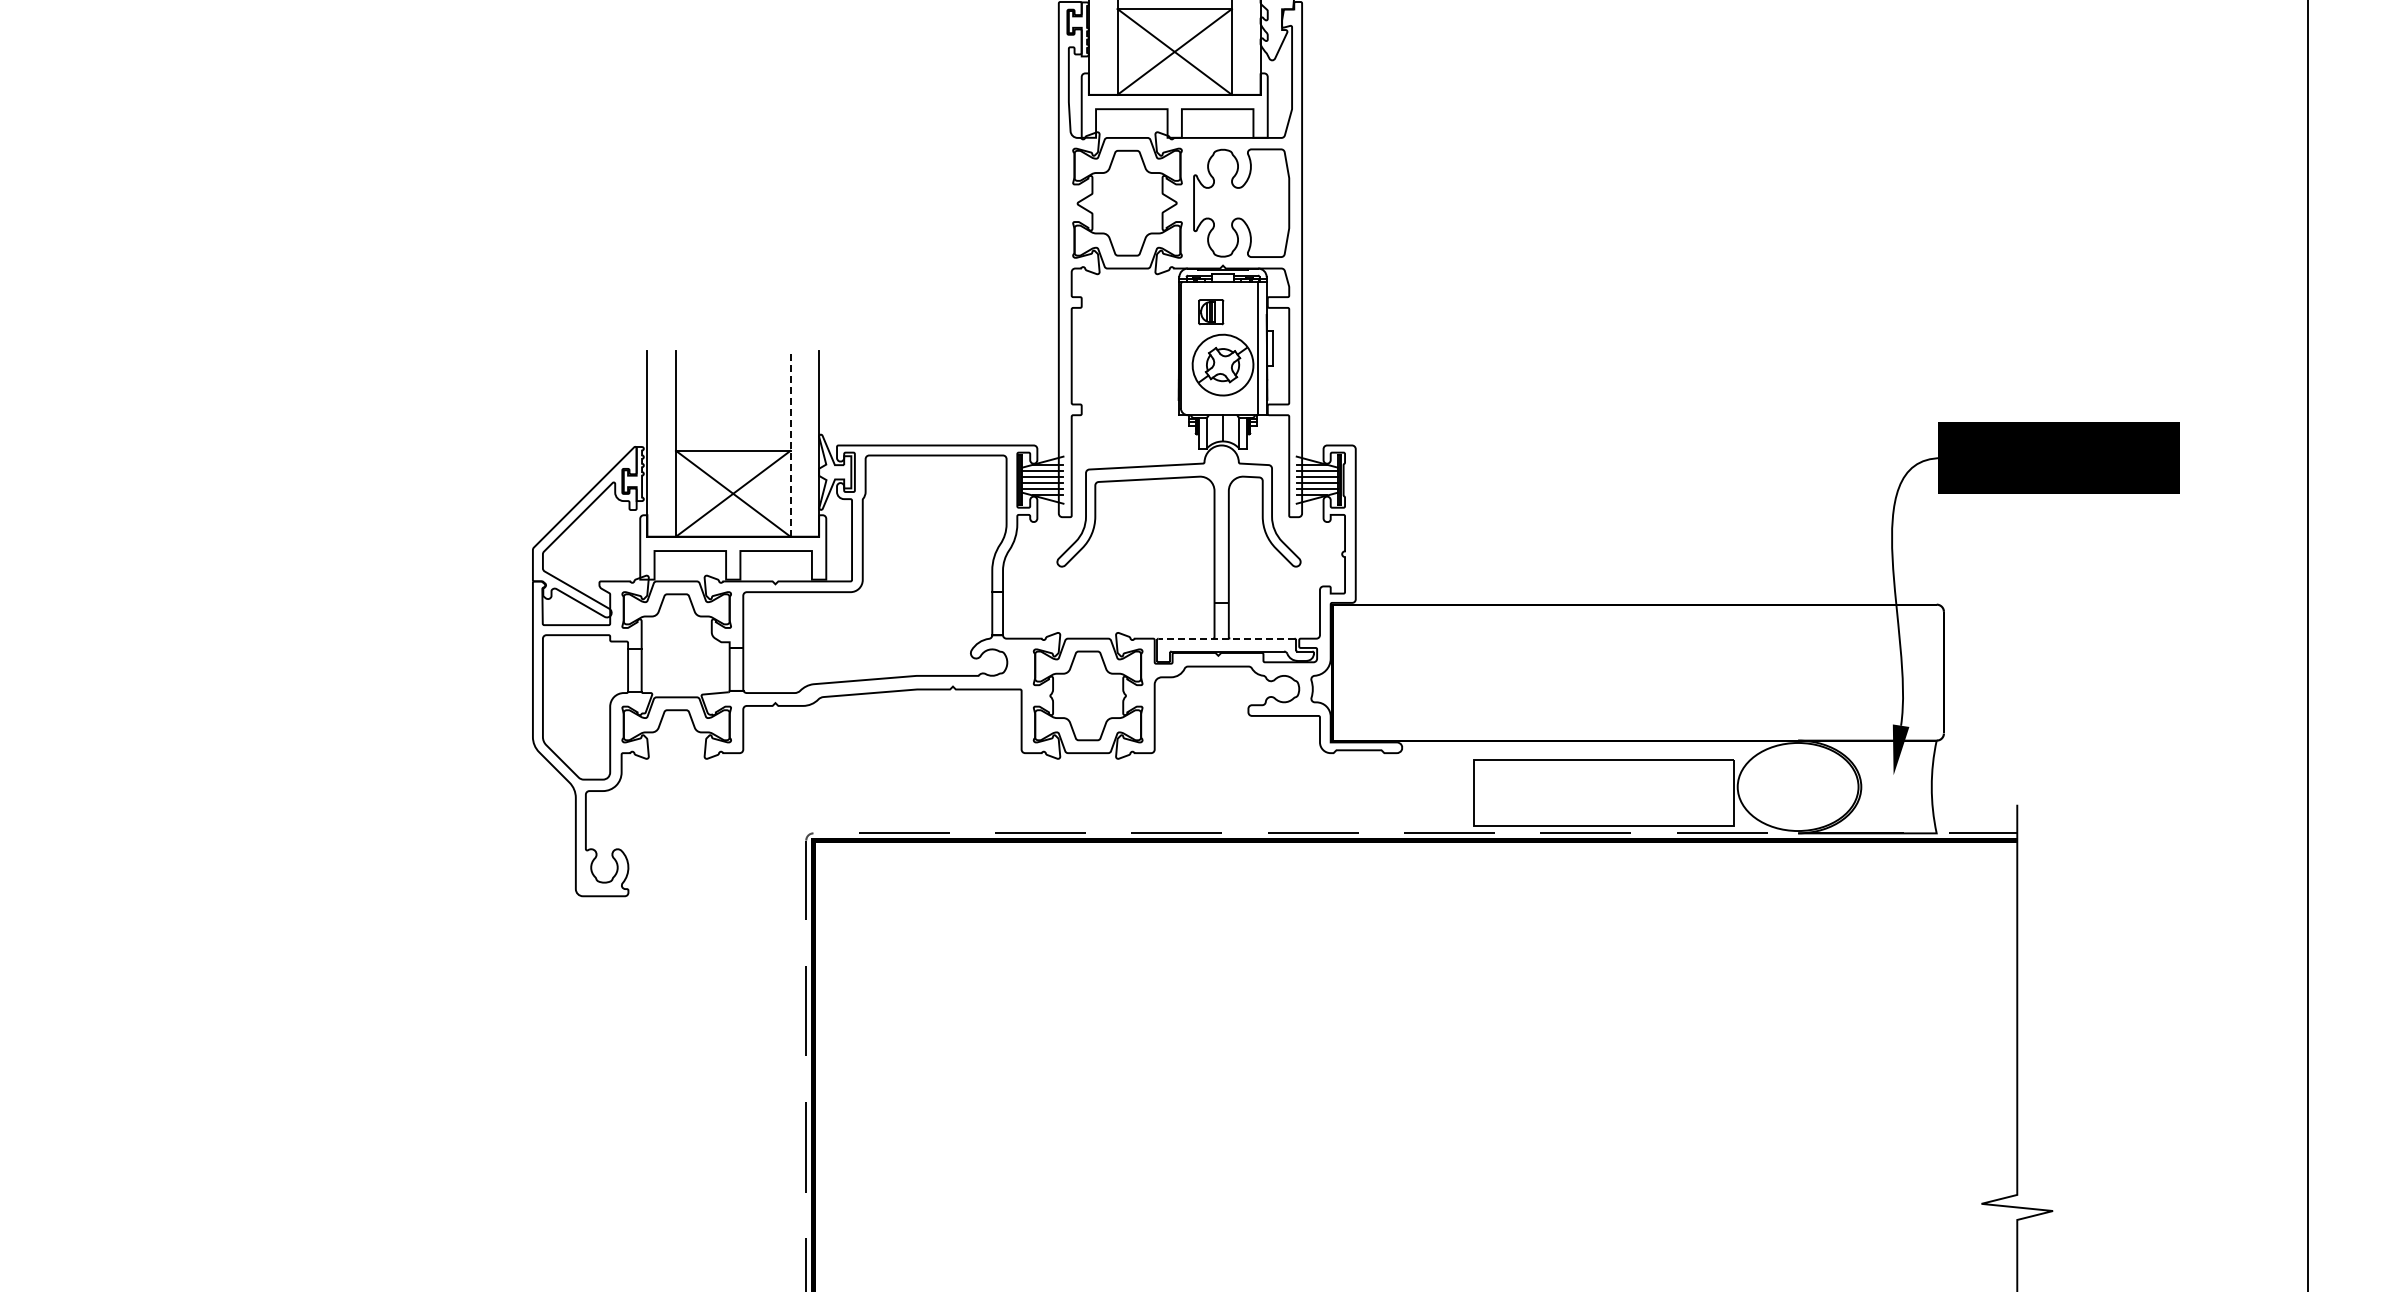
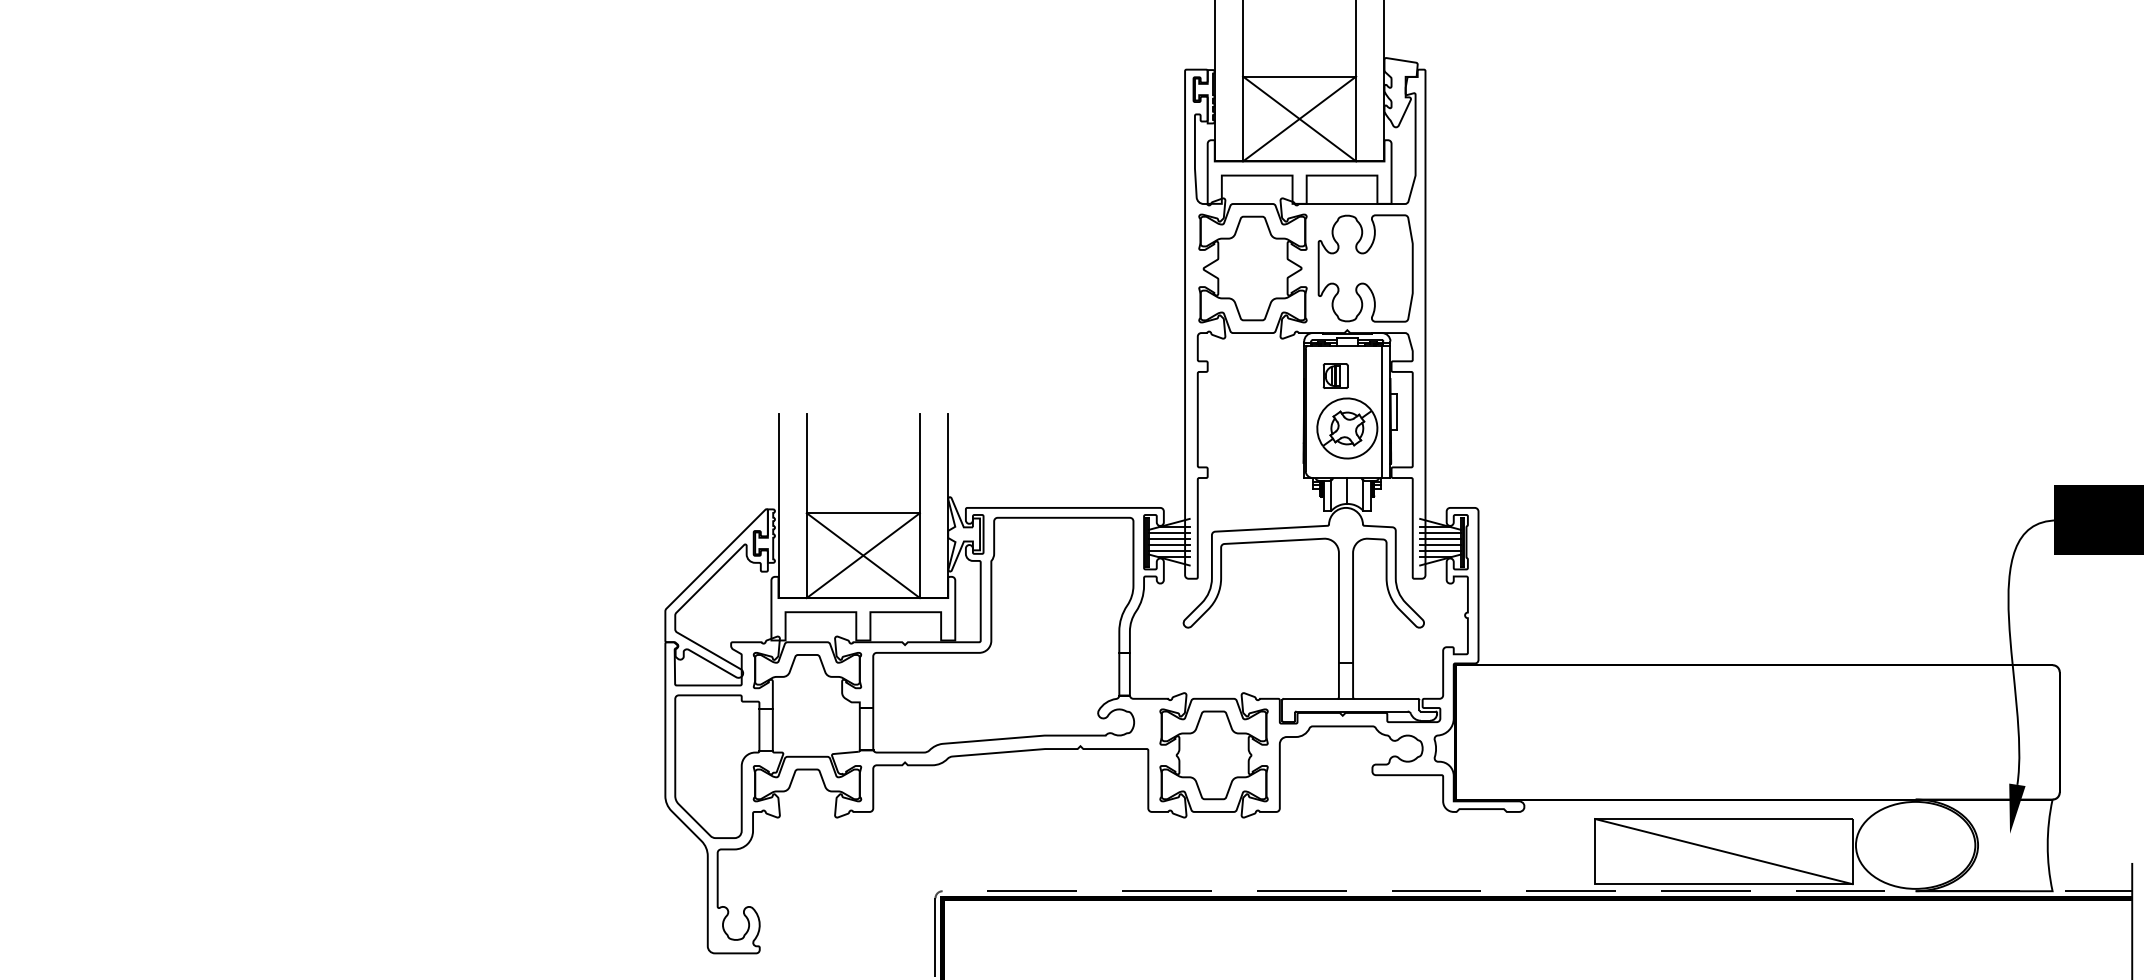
line: (790, 443) -> (919, 505), dashed -> solid
line: (1226, 638) -> (1350, 698), dashed -> solid
line: (1603, 793) -> (1723, 851), added

